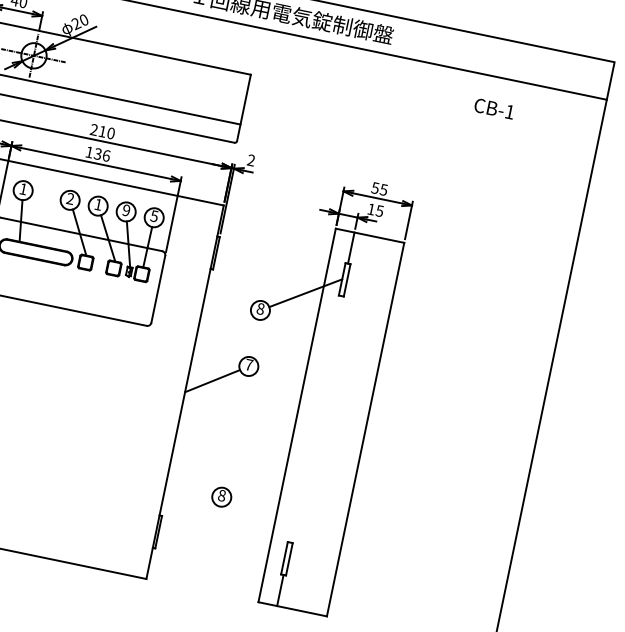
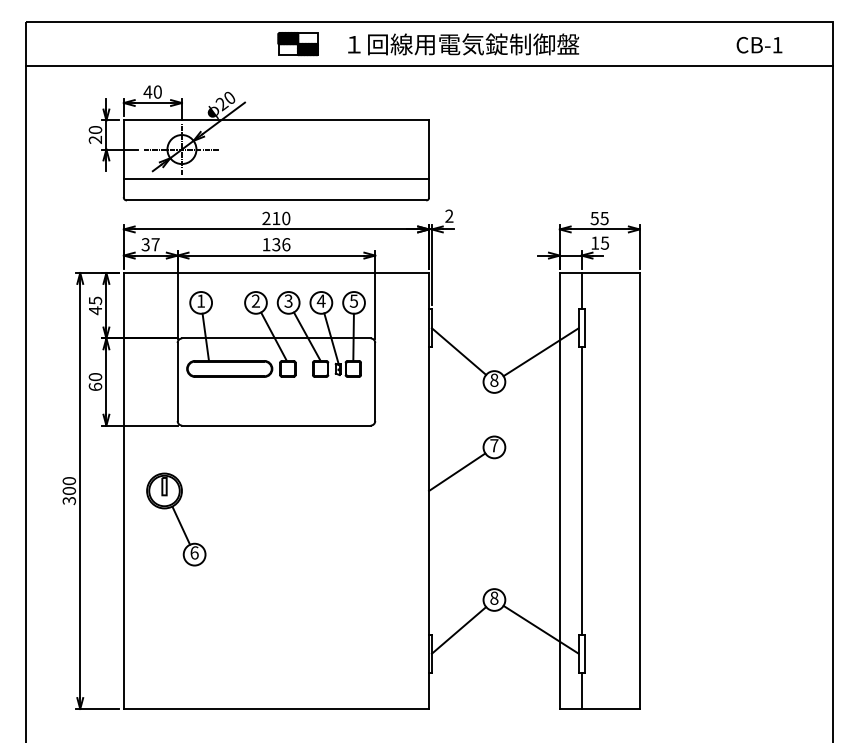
text: (494, 109) -> (759, 45), moved
text: (98, 204) -> (288, 300), 1 -> 3
text: (125, 209) -> (320, 300), 9 -> 4
line: (235, 277) -> (458, 351), added
line: (315, 418) -> (581, 490), added
line: (185, 516) -> (458, 630), added
line: (256, 530) -> (540, 629), added

